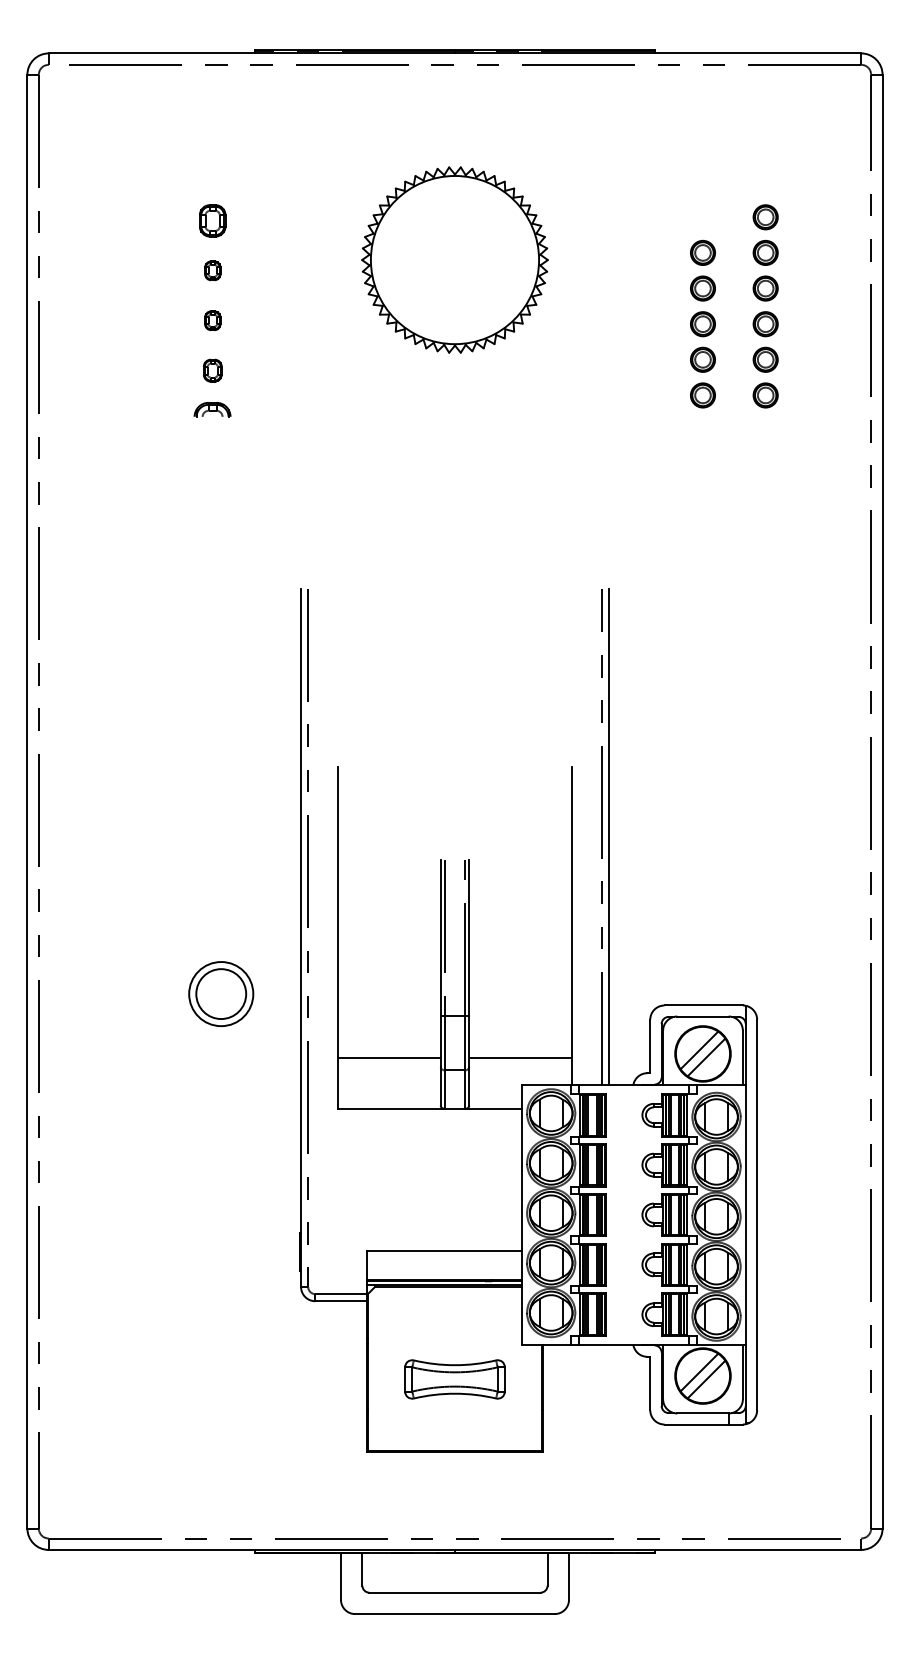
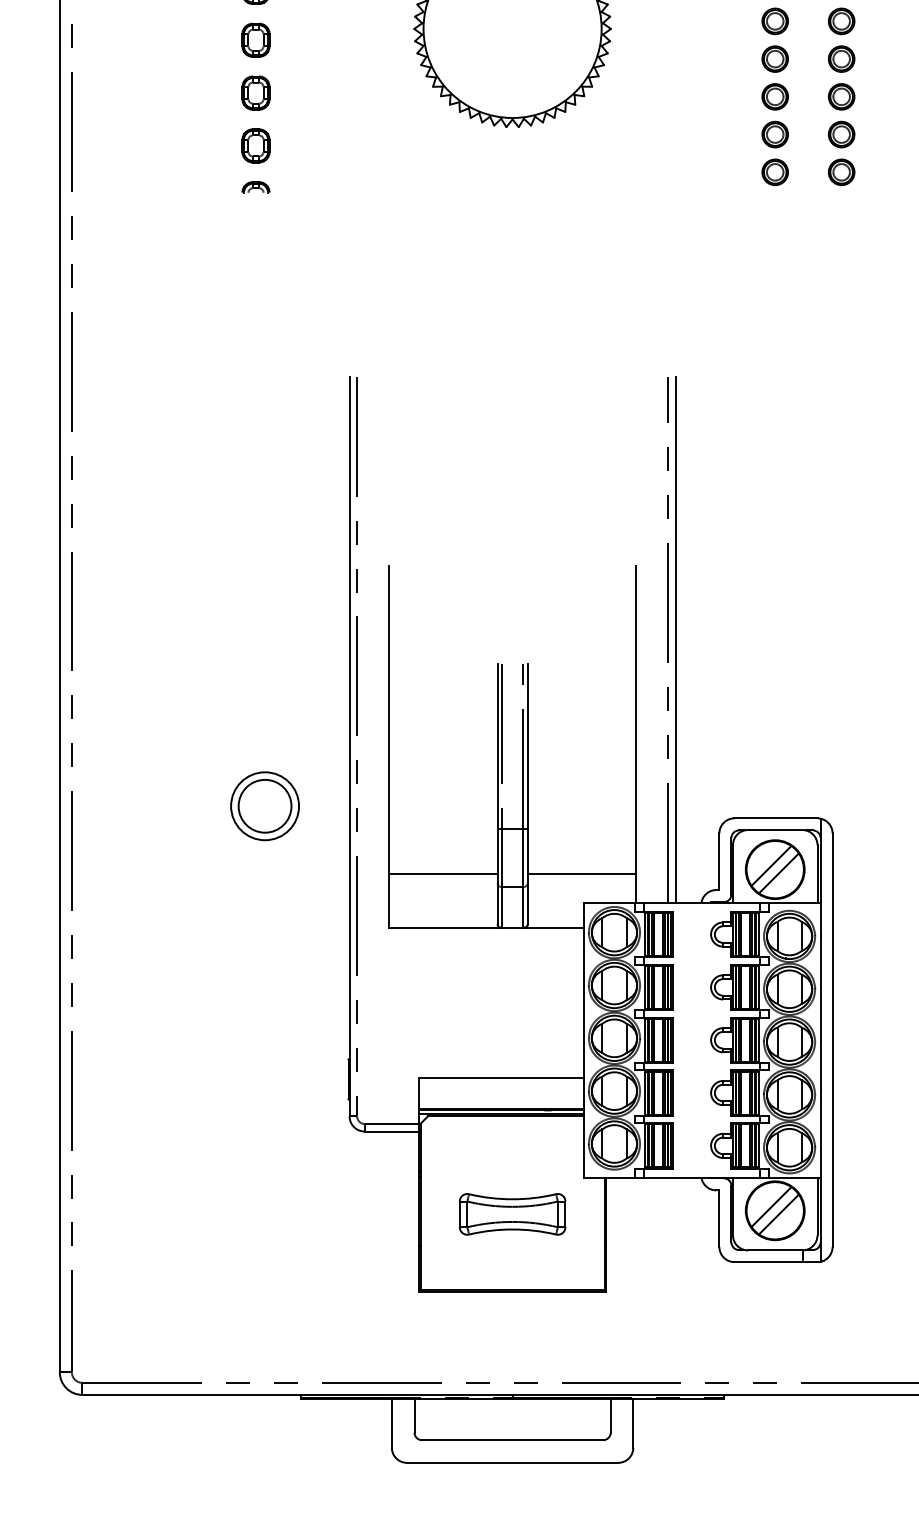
part: (212, 270) -> (255, 39), size x1.67
part: (212, 320) -> (255, 92), size x1.67
part: (212, 370) -> (255, 145), size x1.43
part: (212, 409) -> (255, 187), size x0.71

